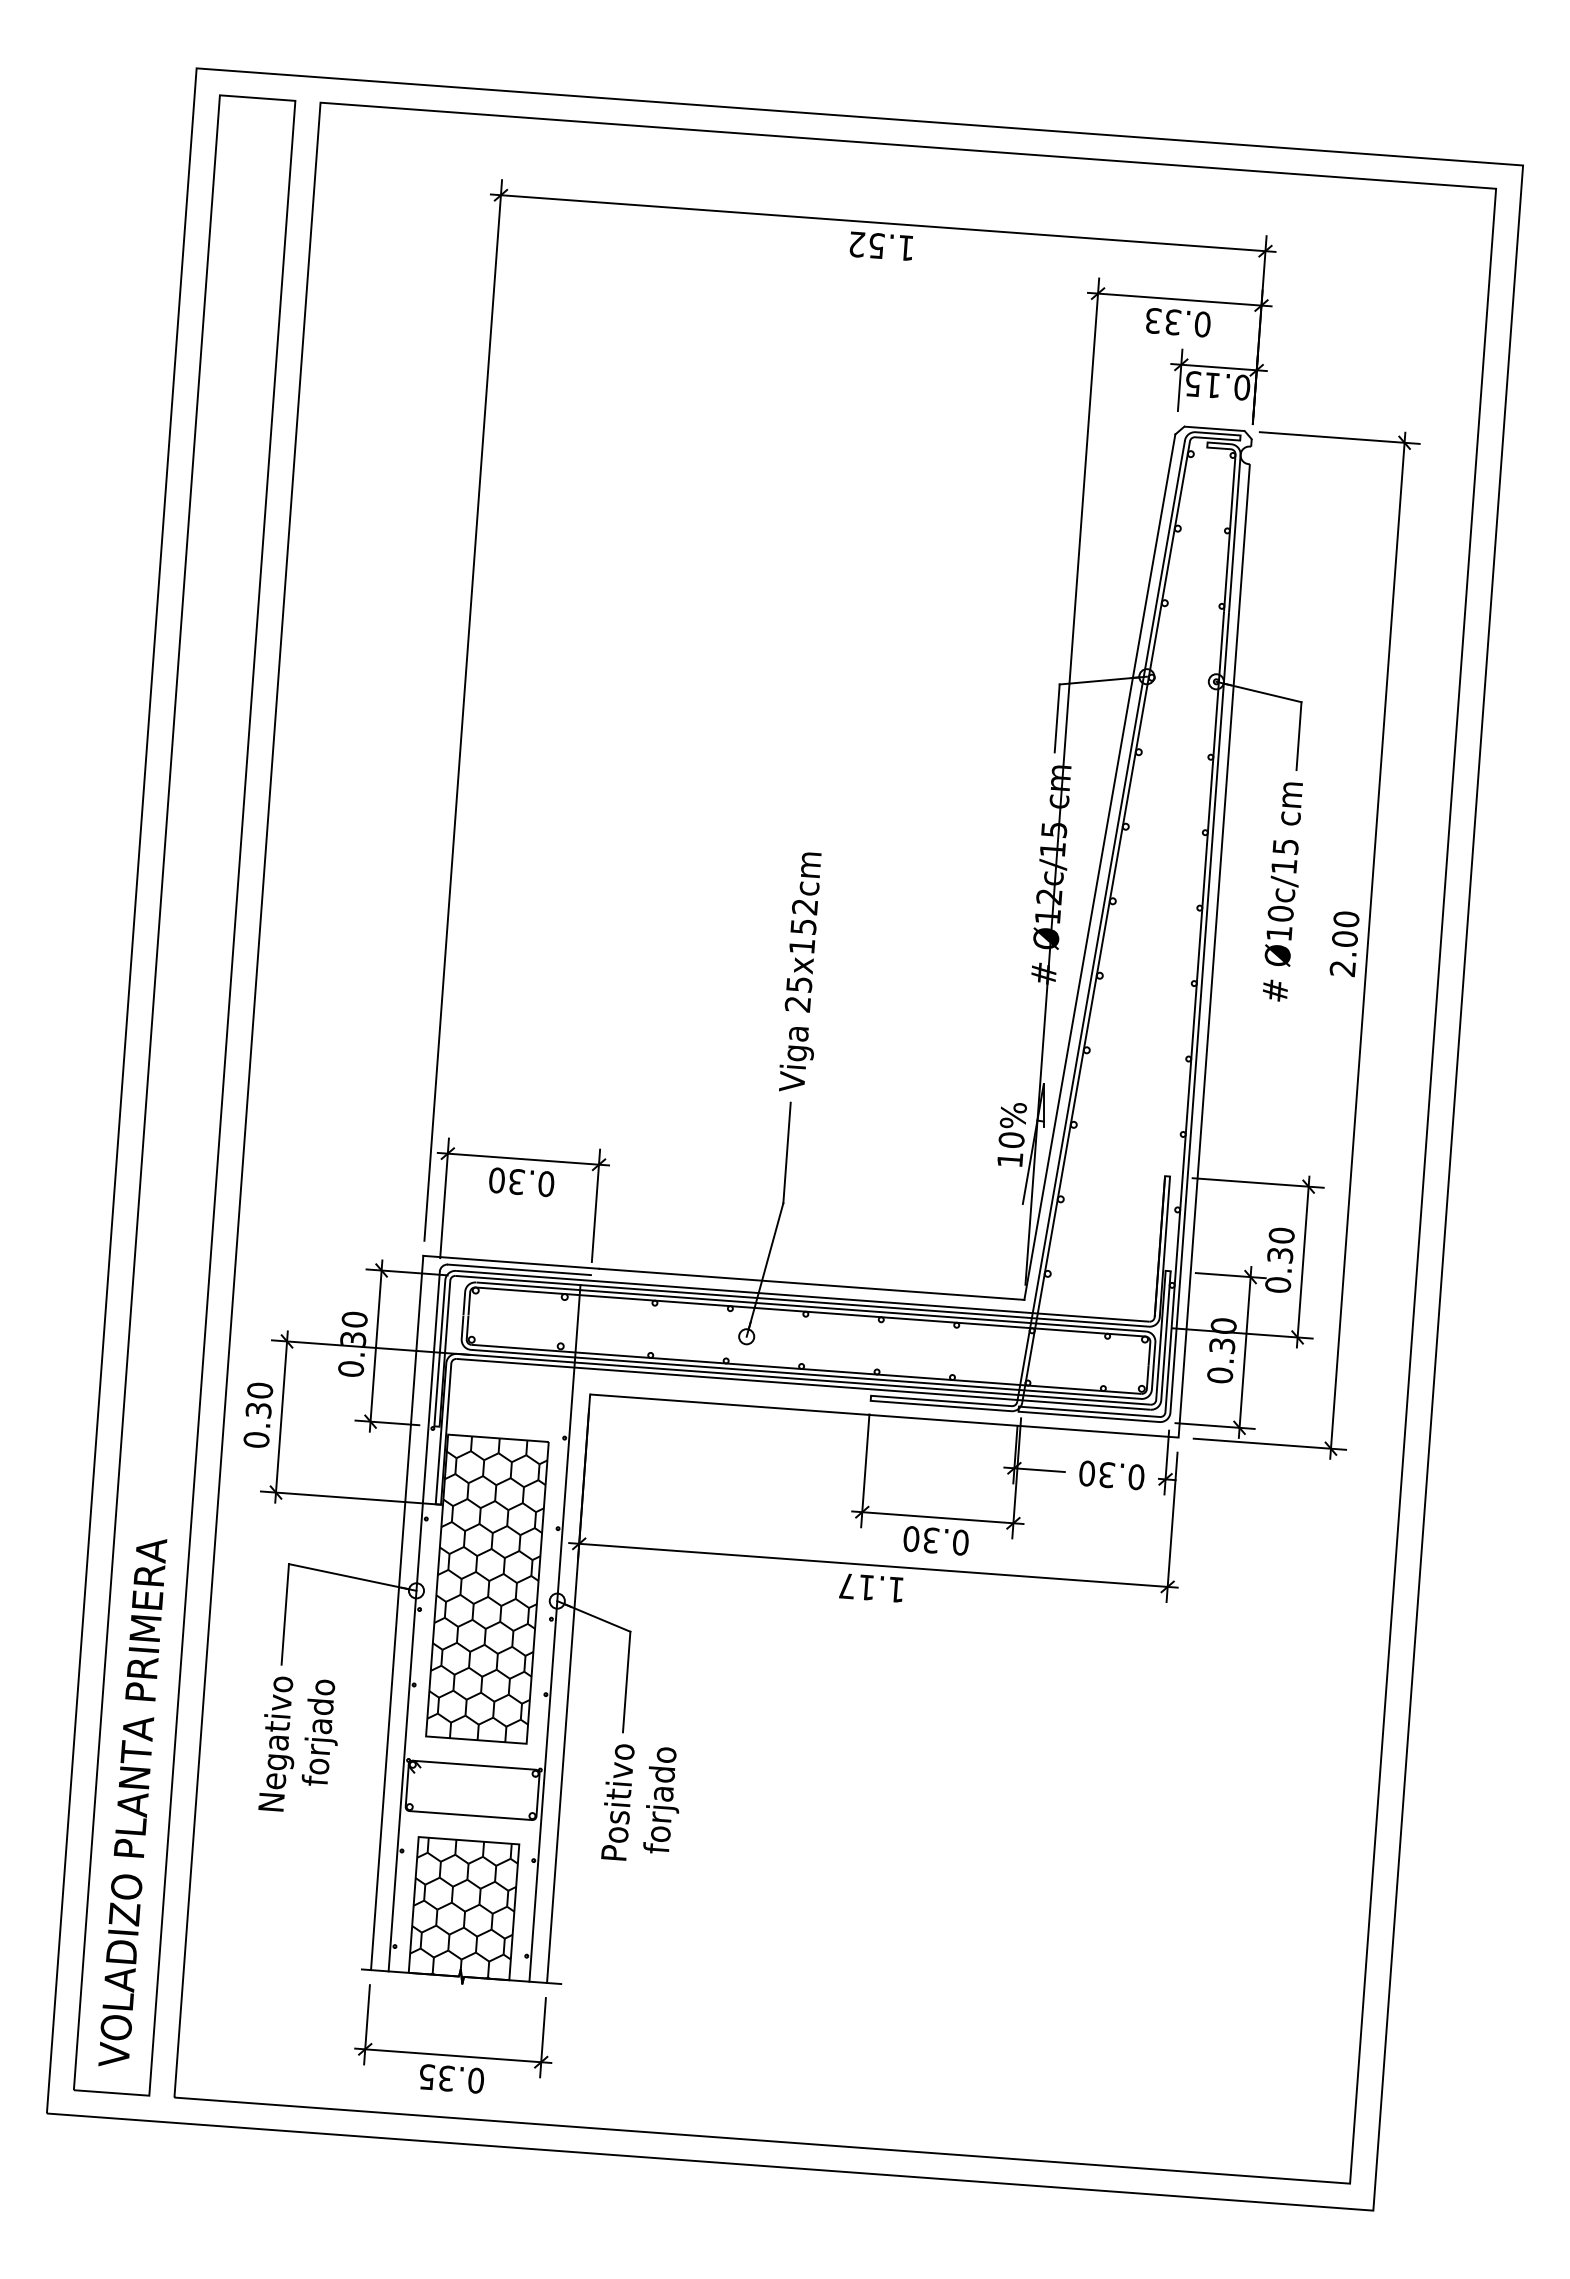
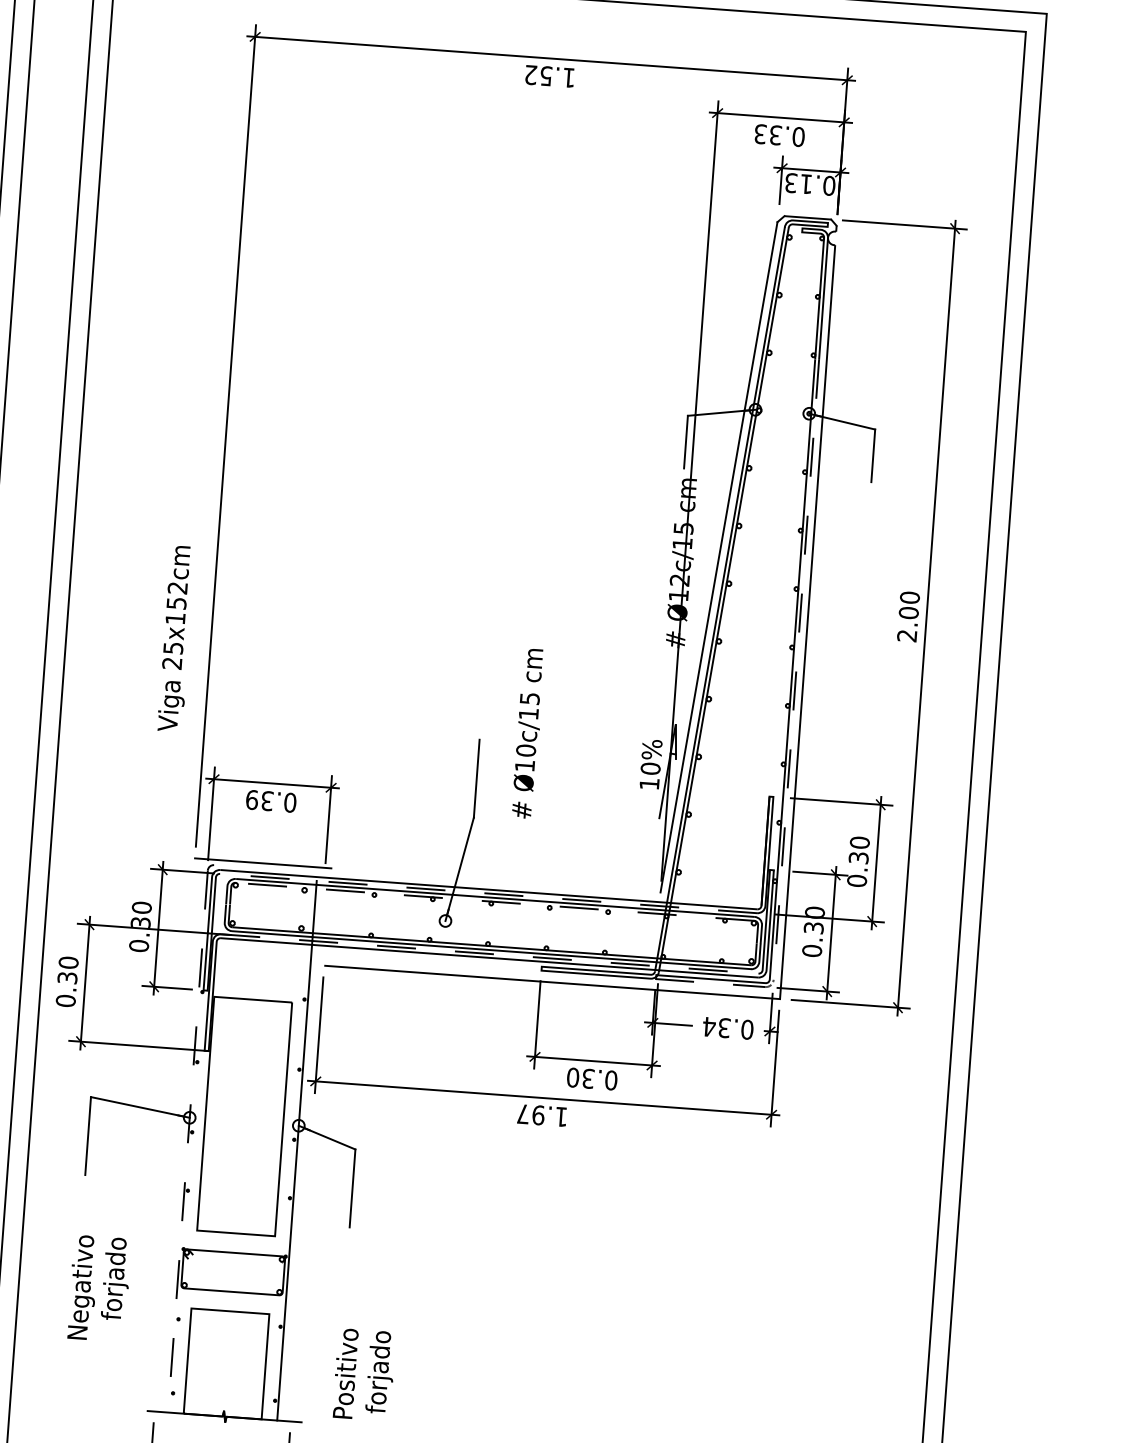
text: (1192, 384) -> (790, 183), 0.15 -> 0.13
text: (1282, 891) -> (527, 733), moved
text: (800, 971) -> (174, 638), moved
line: (1193, 1095) -> (791, 734), solid -> dashed
text: (496, 1180) -> (251, 799), 0.30 -> 0.39
line: (518, 1269) -> (268, 868), removed
line: (811, 1283) -> (495, 879), removed
line: (802, 1301) -> (488, 893), solid -> dashed
line: (810, 1312) -> (494, 902), solid -> dashed
line: (803, 1379) -> (489, 954), solid -> dashed
text: (1087, 1473) -> (709, 1026), 0.30 -> 0.34
text: (866, 1587) -> (538, 1115), 1.17 -> 1.97
hatch: (487, 1589) -> (244, 1116), removed
line: (397, 1612) -> (175, 1134), removed
line: (414, 1621) -> (188, 1141), solid -> dashed
line: (568, 1688) -> (307, 1193), removed
text: (297, 1743) -> (97, 1287), moved
text: (640, 1802) -> (363, 1373), moved
hatch: (463, 1907) -> (226, 1363), removed

